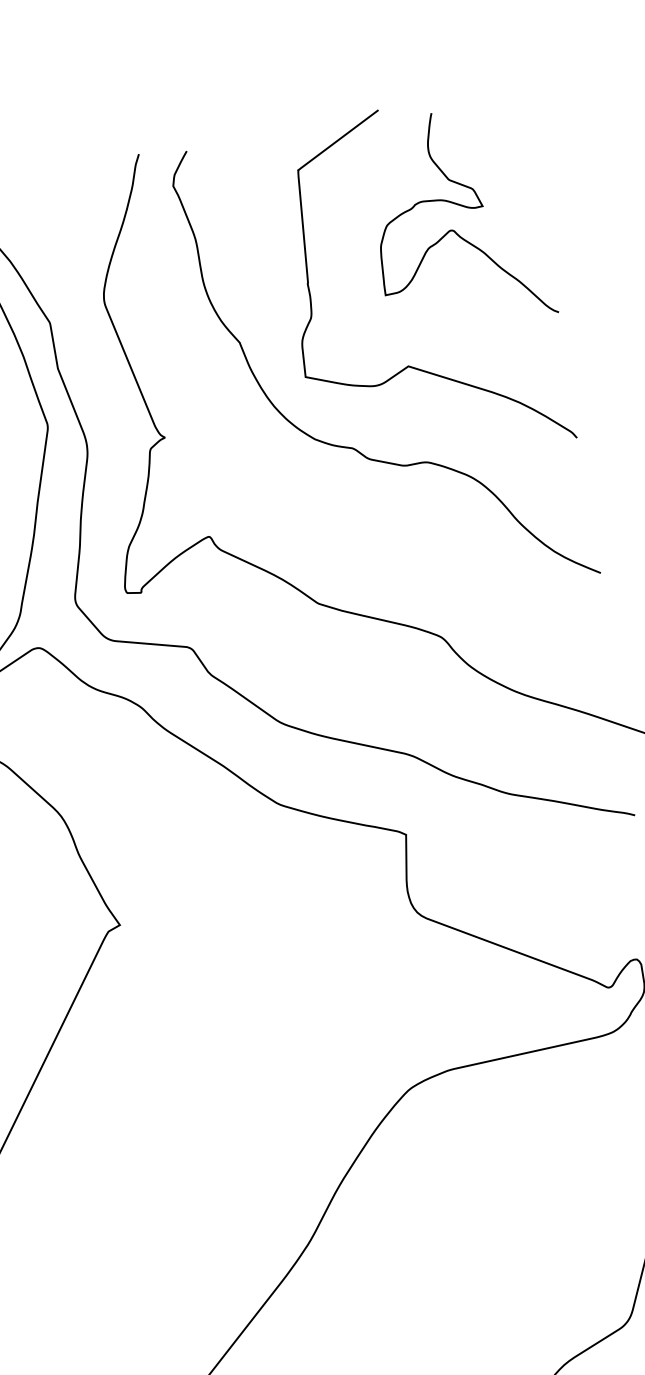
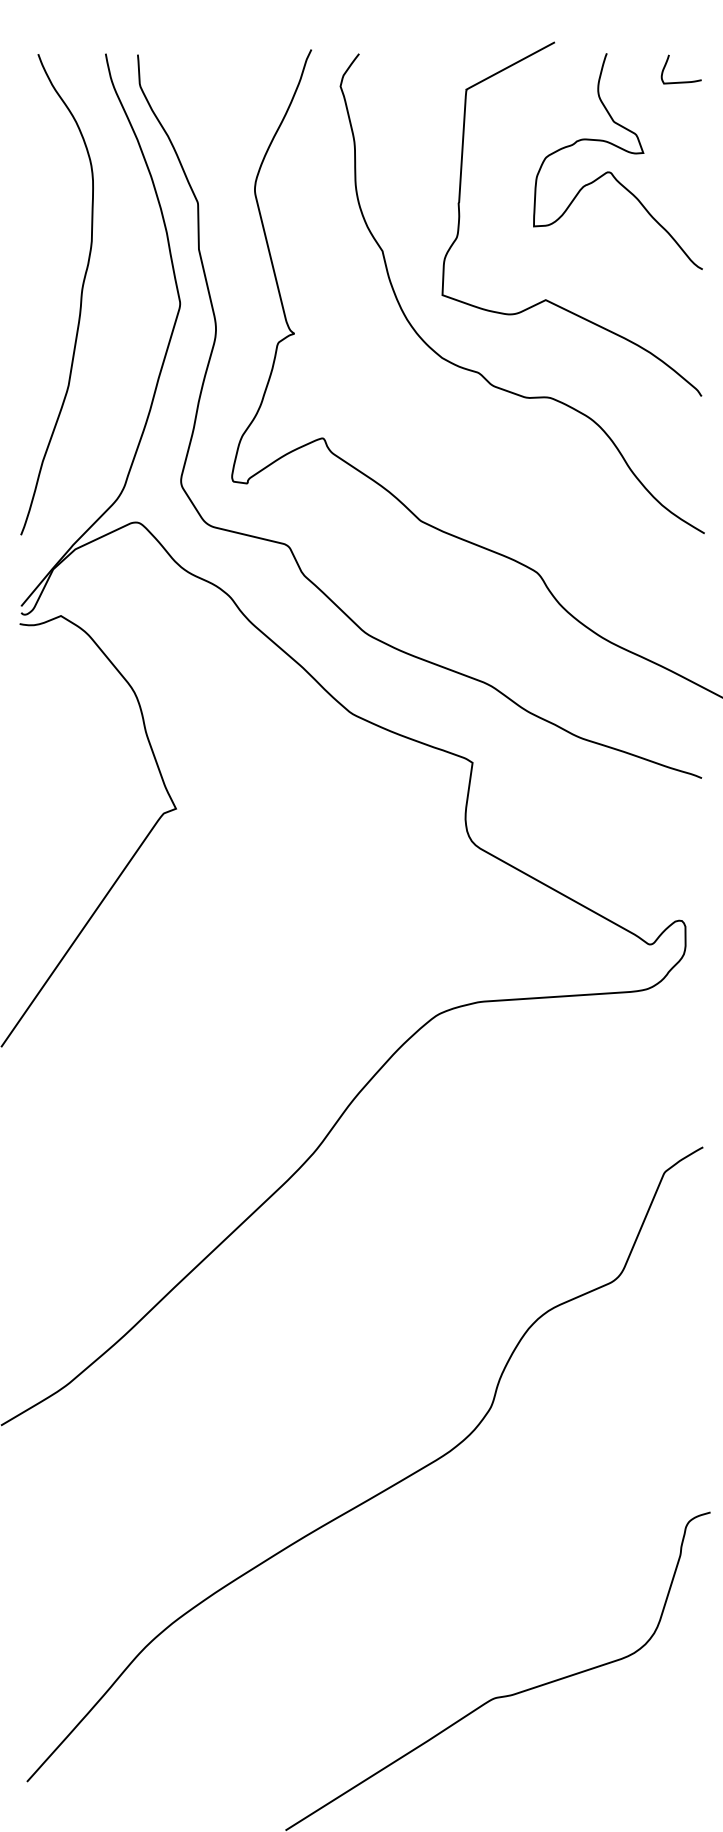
curve: (508, 129) -> (680, 81), added

